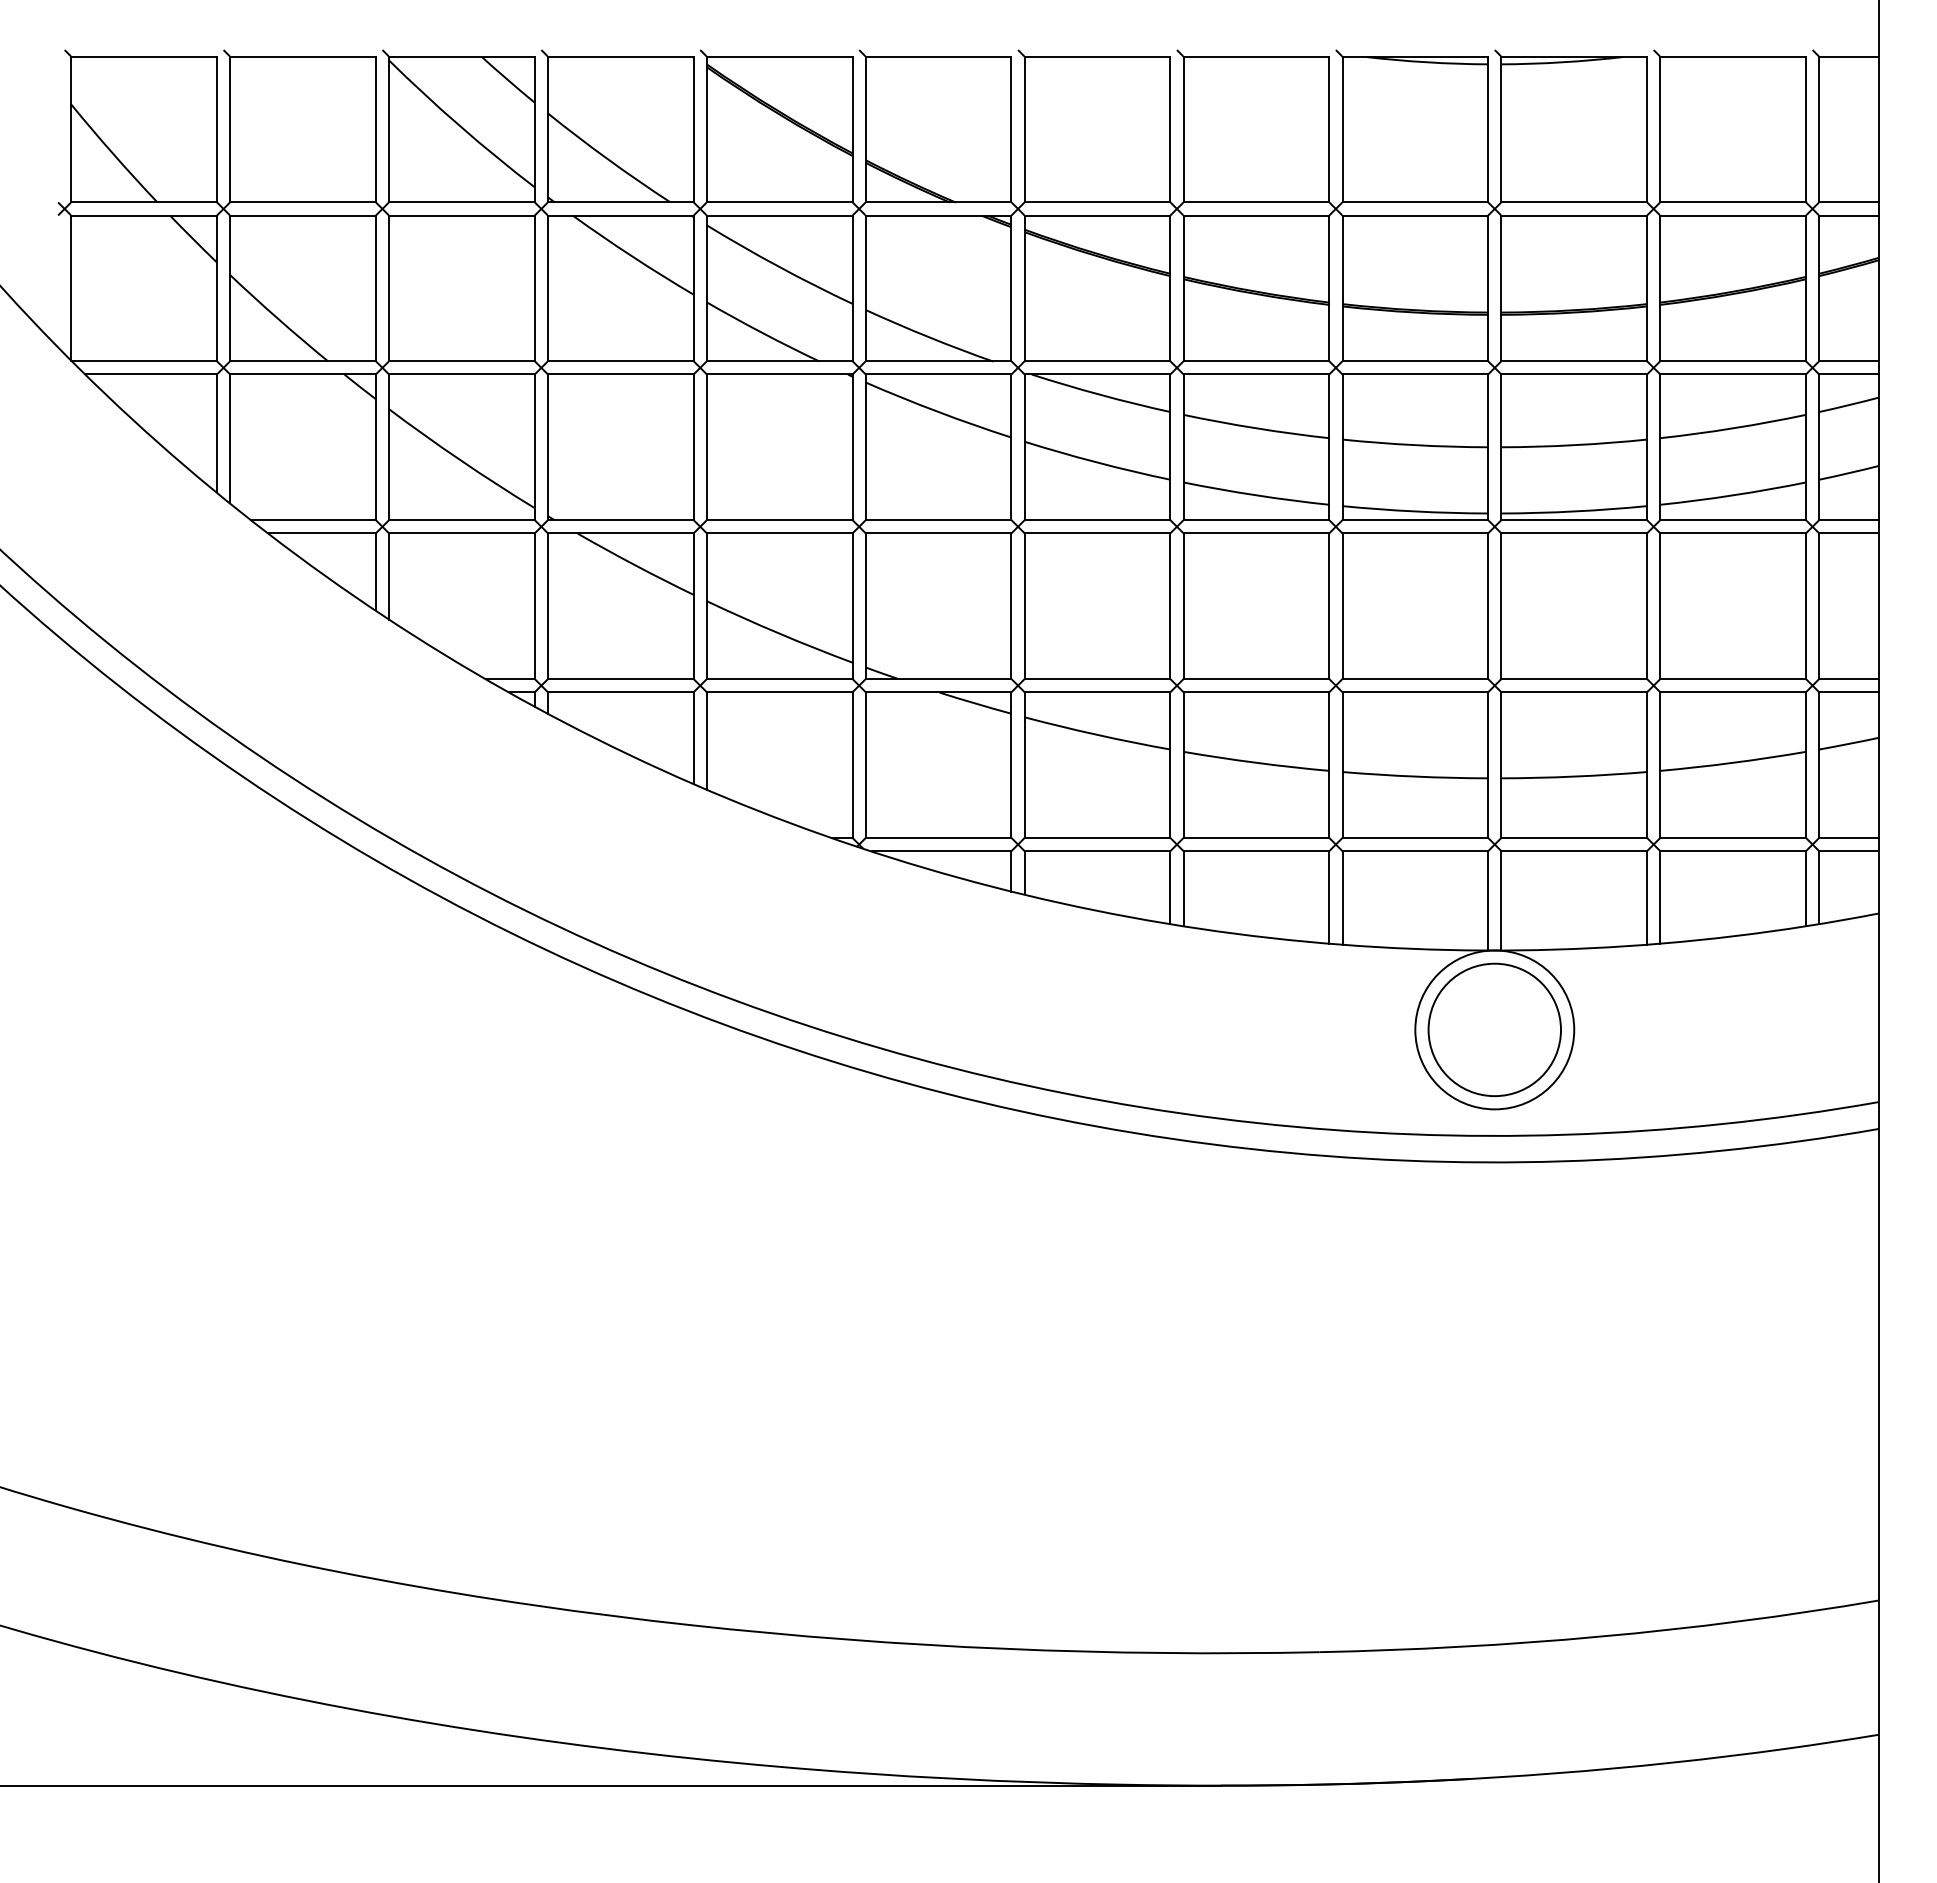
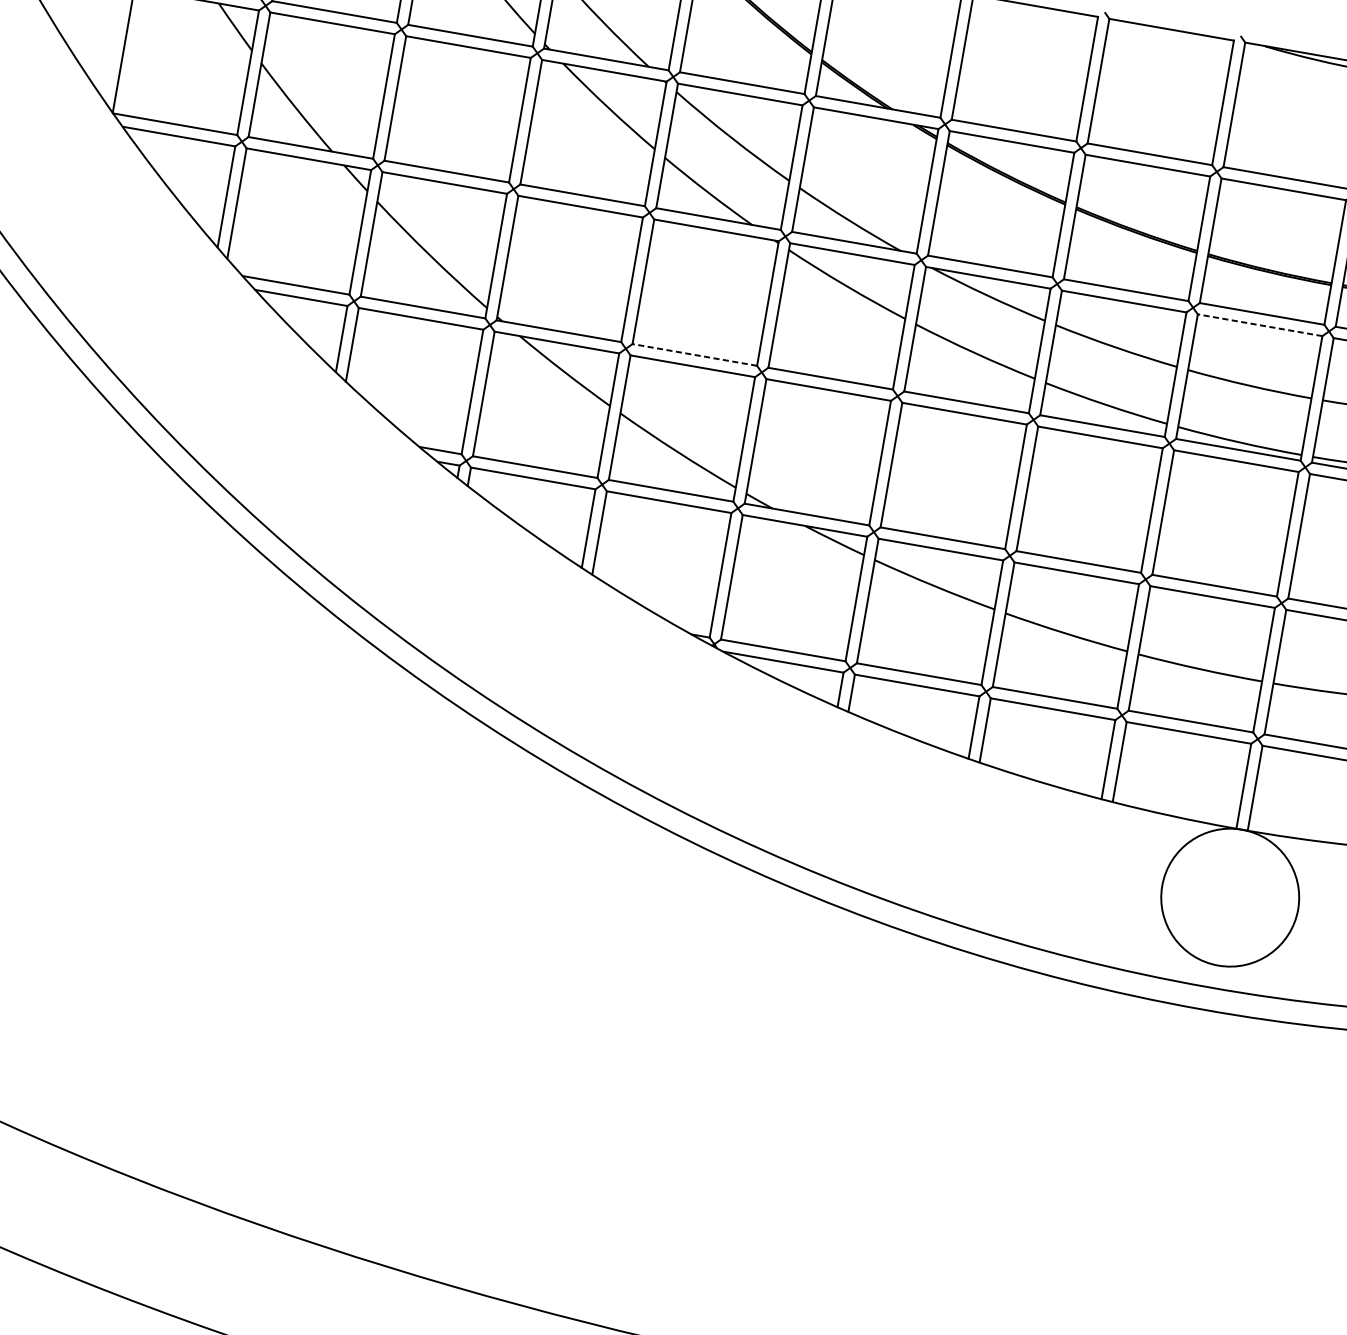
line: (1415, 374) -> (1260, 325), solid -> dashed
line: (779, 520) -> (694, 355), solid -> dashed
circle: (1494, 1029) -> (1230, 897), removed

